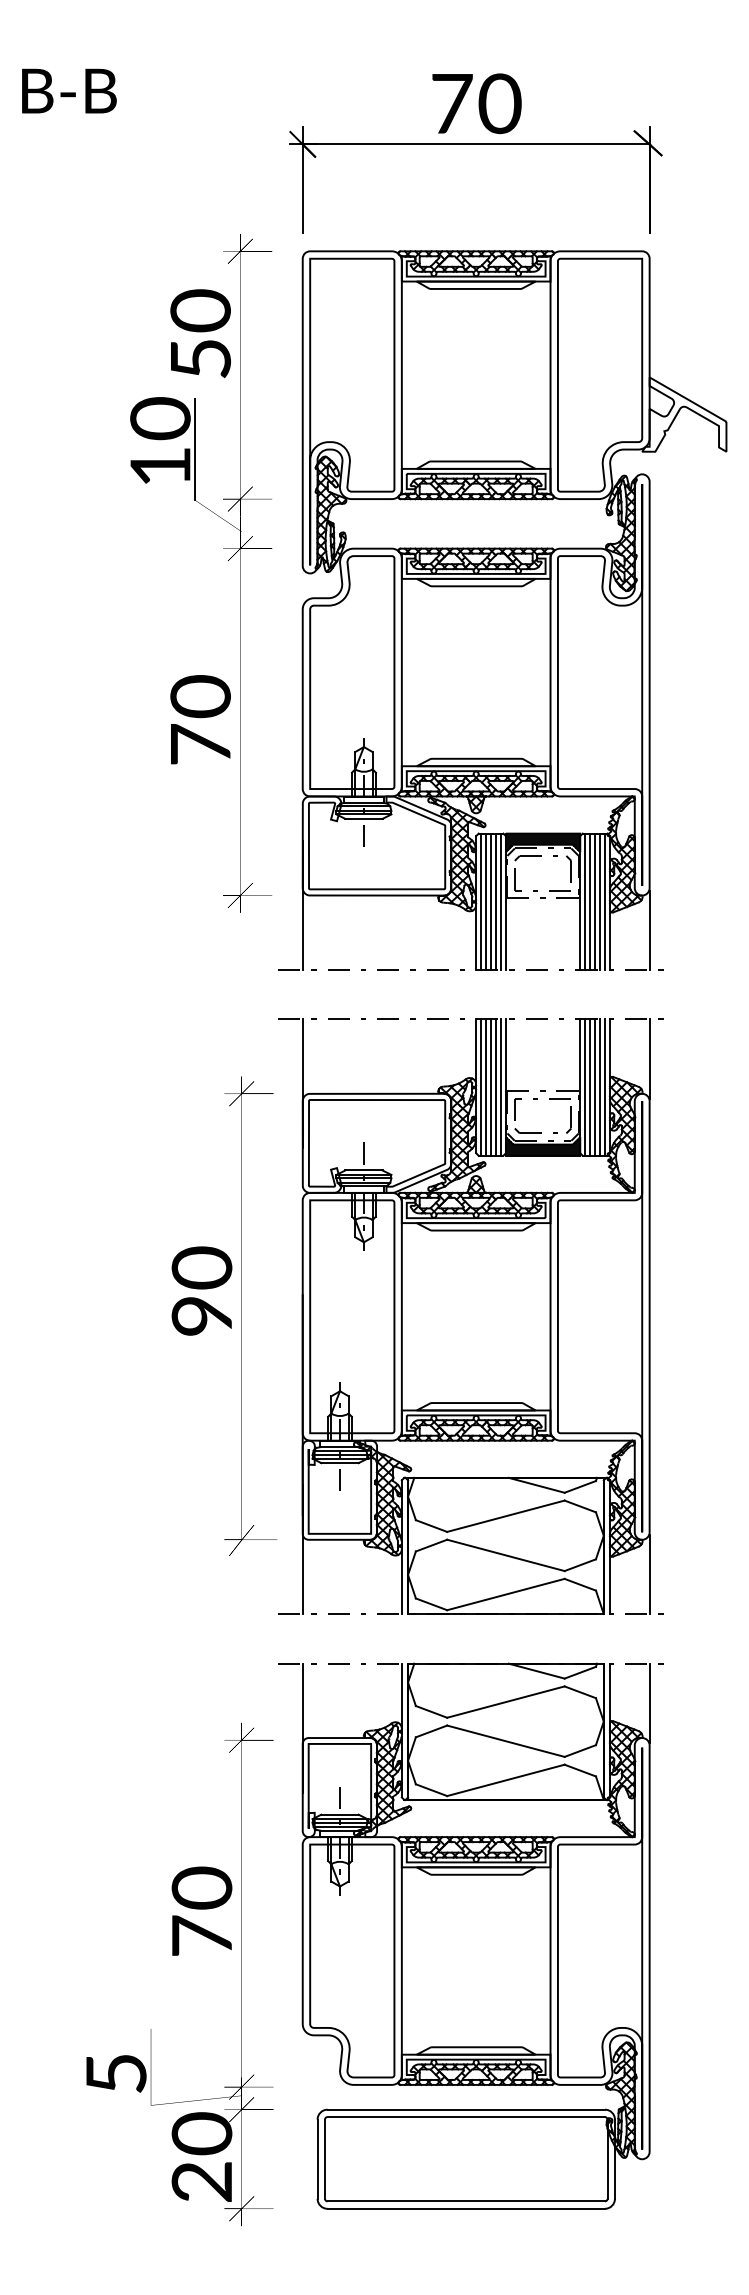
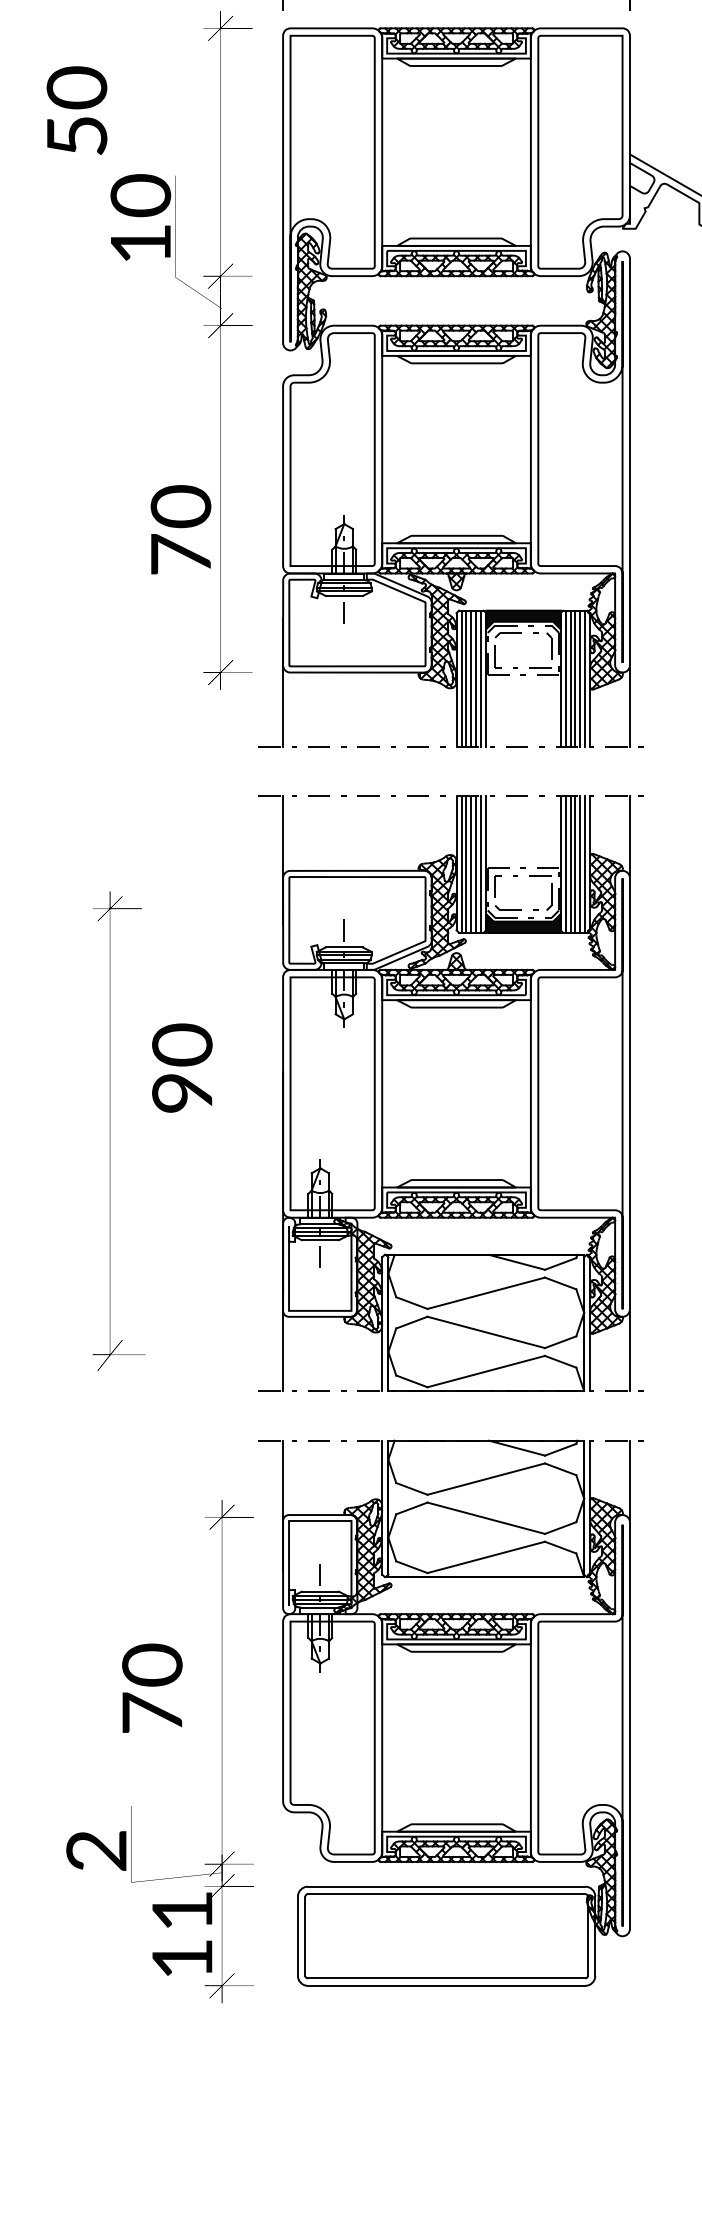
text: (200, 333) -> (76, 110), moved
line: (195, 449) -> (175, 226), removed
text: (200, 719) -> (180, 529), moved
curve: (241, 1315) -> (109, 1130), moved
text: (201, 1910) -> (151, 1687), moved
text: (115, 2073) -> (95, 1850), 5 -> 2
text: (201, 2156) -> (181, 1933), 20 -> 11

